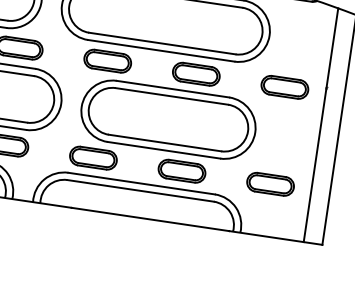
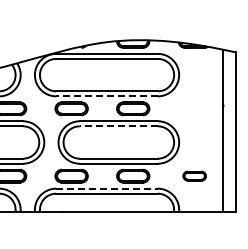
line: (161, 51) -> (107, 96), solid -> dashed
part: (284, 86) -> (194, 108), removed
line: (171, 96) -> (118, 126), solid -> dashed
line: (142, 183) -> (107, 188), solid -> dashed
part: (270, 183) -> (194, 175), size x0.7

